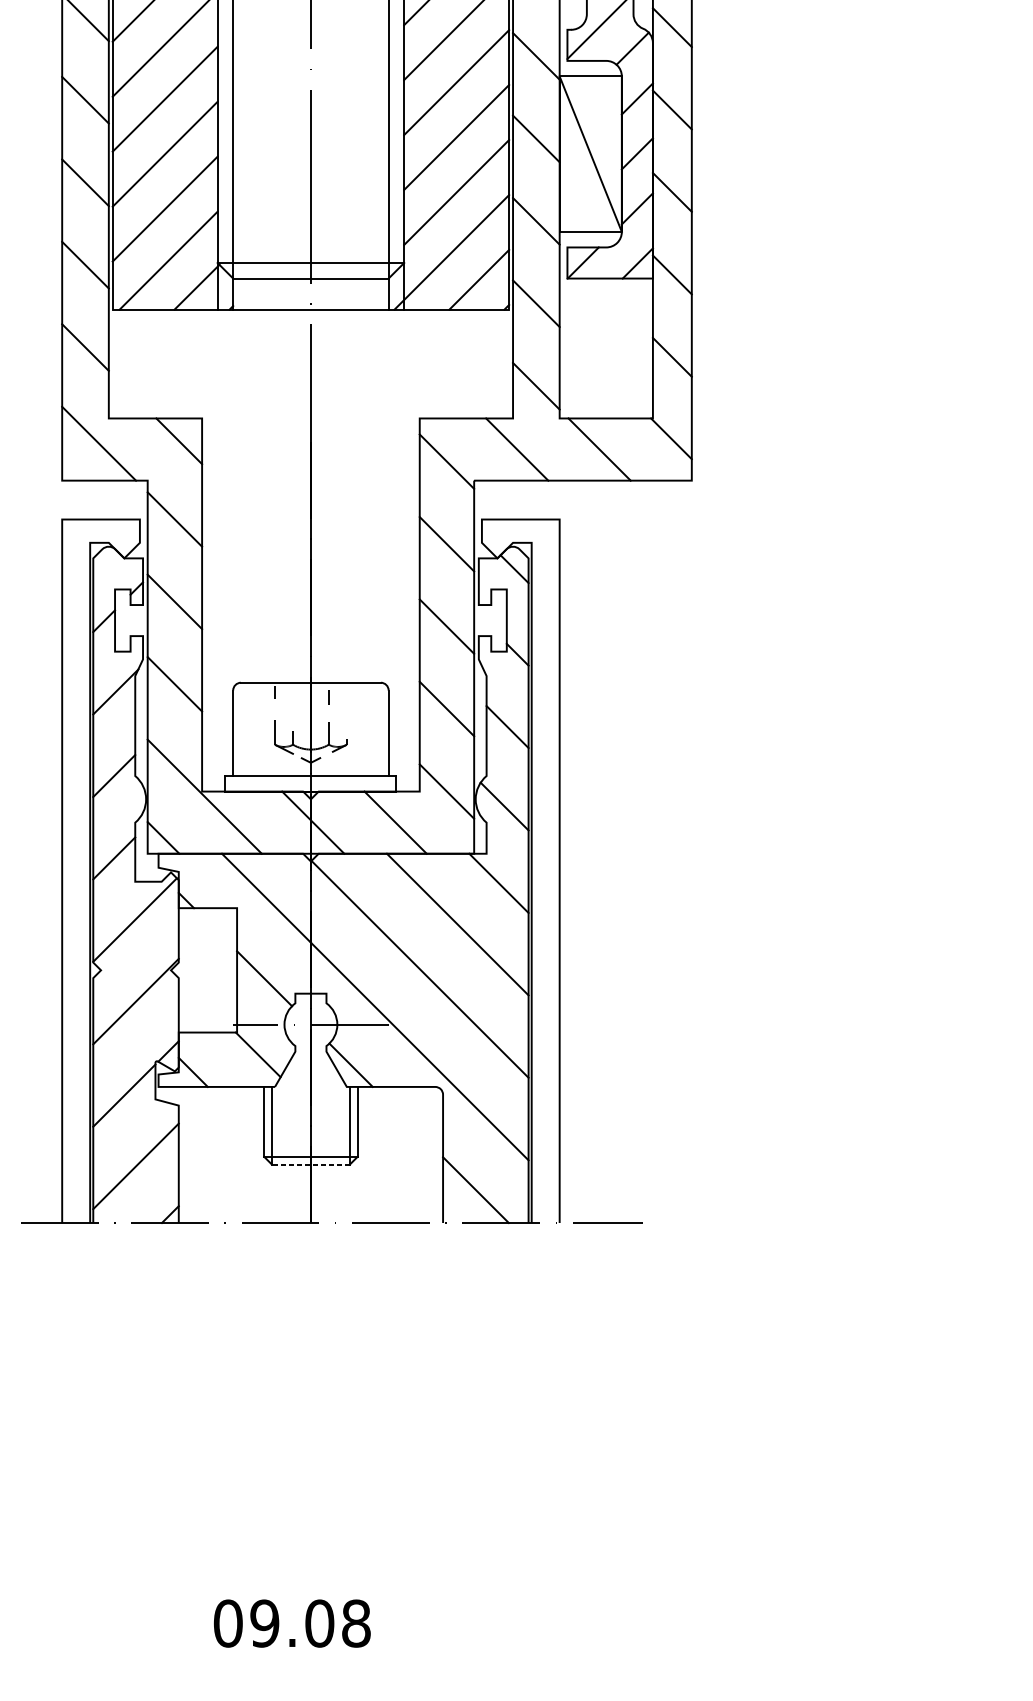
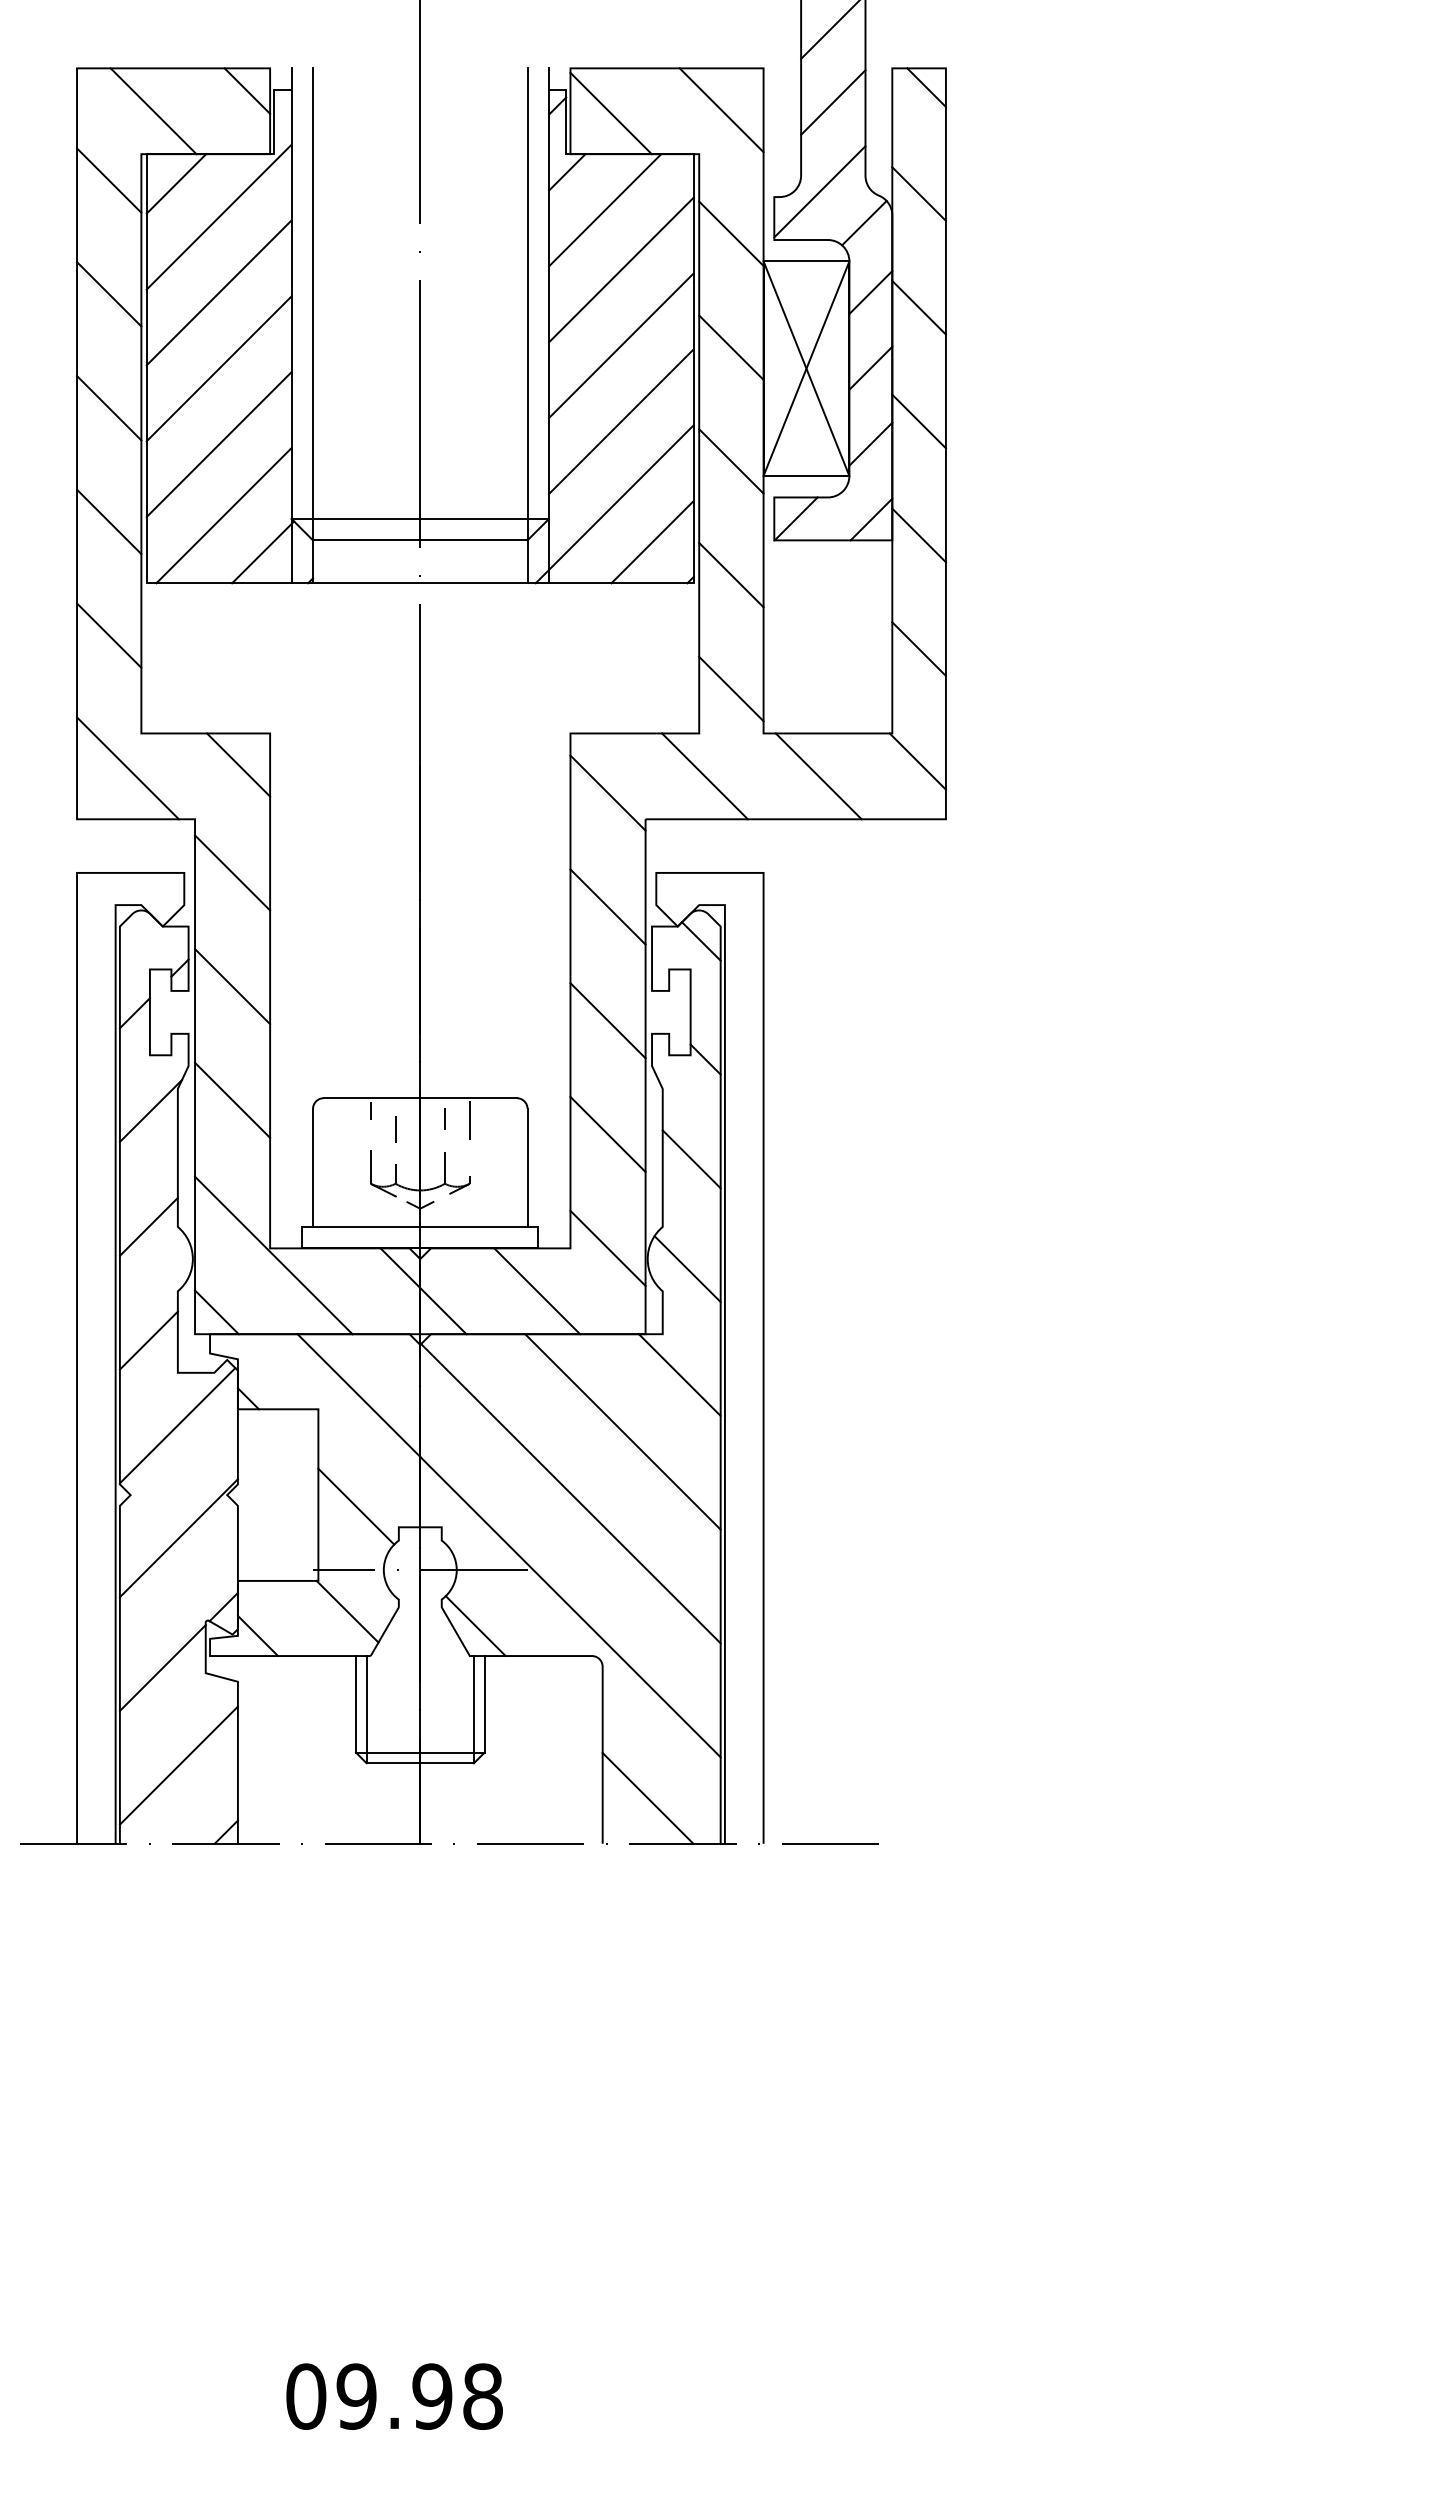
line: (590, 154) -> (806, 368), added
line: (346, 698) -> (469, 1120), added
line: (292, 705) -> (395, 1129), added
line: (311, 1164) -> (420, 1763), dashed -> solid
text: (319, 1623) -> (432, 2396), 09.08 -> 09.98

